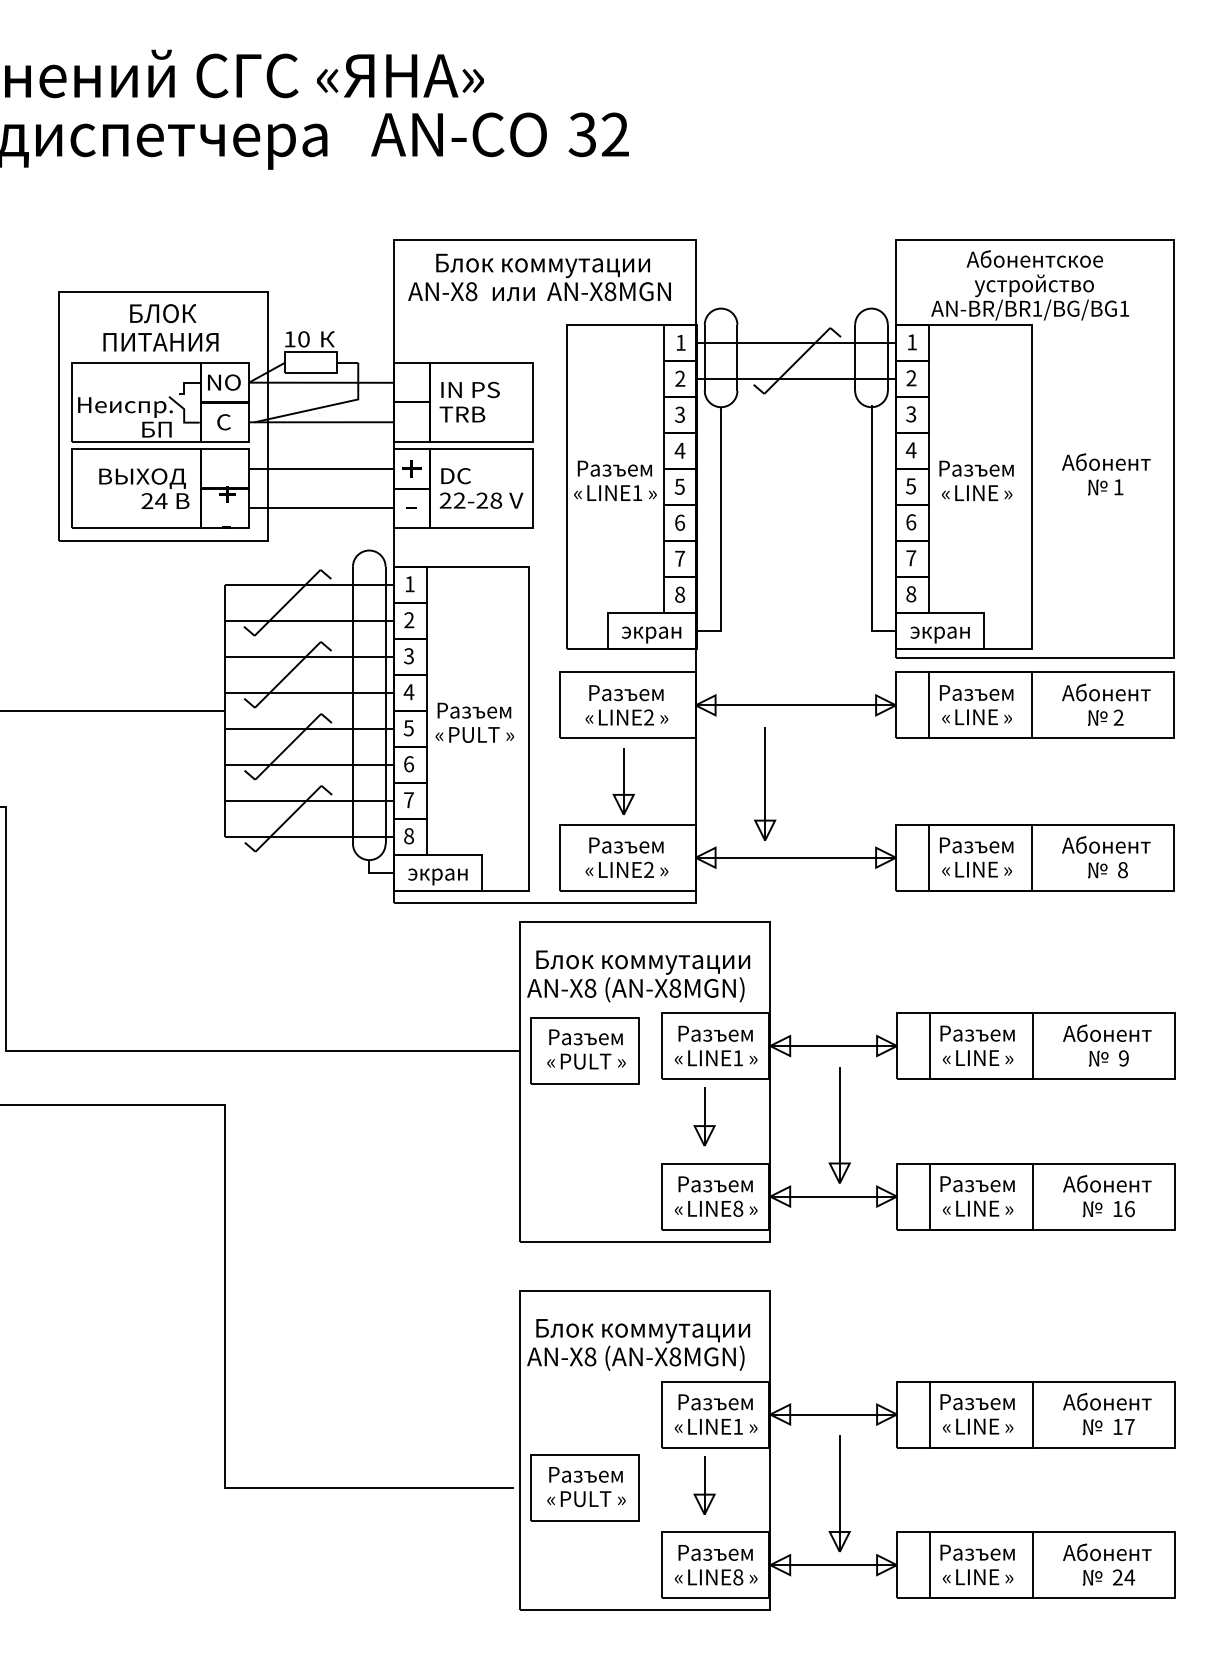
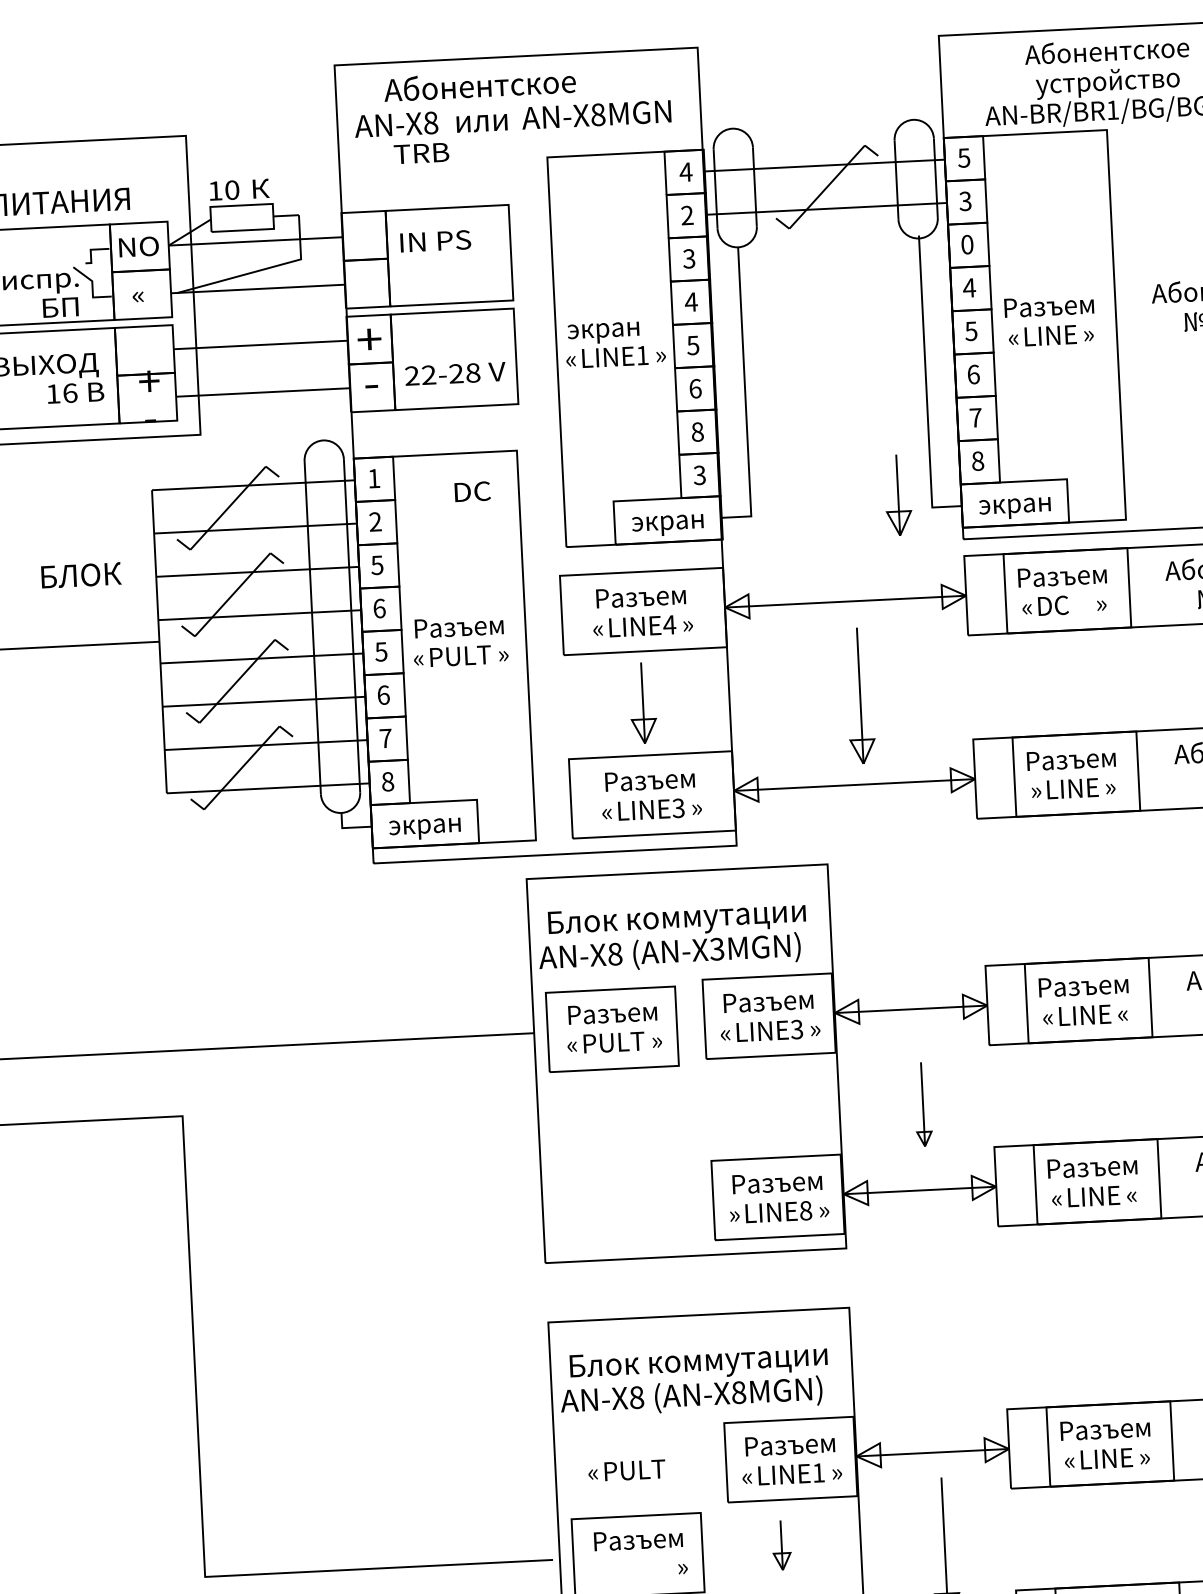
text: (541, 265) -> (513, 87), Блок коммутации -> Абонентское
text: (163, 313) -> (81, 575), moved
text: (680, 342) -> (685, 171), 1 -> 4
text: (911, 342) -> (963, 158), 1 -> 5
text: (911, 378) -> (965, 201), 2 -> 3
text: (462, 414) -> (421, 153), moved
text: (911, 414) -> (967, 244), 3 -> 0
text: (223, 422) -> (140, 294), С -> «
text: (613, 470) -> (612, 329), Разъем -> экран
text: (455, 476) -> (472, 492), moved
text: (154, 501) -> (61, 394), 24 -> 16
text: (680, 558) -> (698, 431), 7 -> 8
text: (680, 594) -> (700, 475), 8 -> 3
part: (843, 619) -> (897, 495), added
text: (408, 655) -> (376, 564), 3 -> 5
text: (408, 692) -> (378, 608), 4 -> 6
text: (648, 717) -> (669, 624), LINE2 -> LINE4
text: (977, 717) -> (1064, 605), LINE -> DC
part: (765, 783) -> (860, 695), moved
text: (648, 870) -> (678, 809), LINE2 -> LINE3
text: (946, 871) -> (1036, 792), « -> »
text: (675, 988) -> (717, 949), (AN-X8MGN) -> (AN-X3MGN)
text: (738, 1058) -> (797, 1029), LINE1 -> LINE3
text: (1009, 1059) -> (1123, 1015), » -> «
part: (704, 1116) -> (759, 1101), removed
part: (839, 1125) -> (922, 1104), size x0.6
text: (678, 1210) -> (734, 1216), « -> »
text: (1009, 1210) -> (1132, 1196), » -> «
part: (704, 1485) -> (781, 1545), size x0.7
text: (579, 1499) -> (627, 1471), moved

